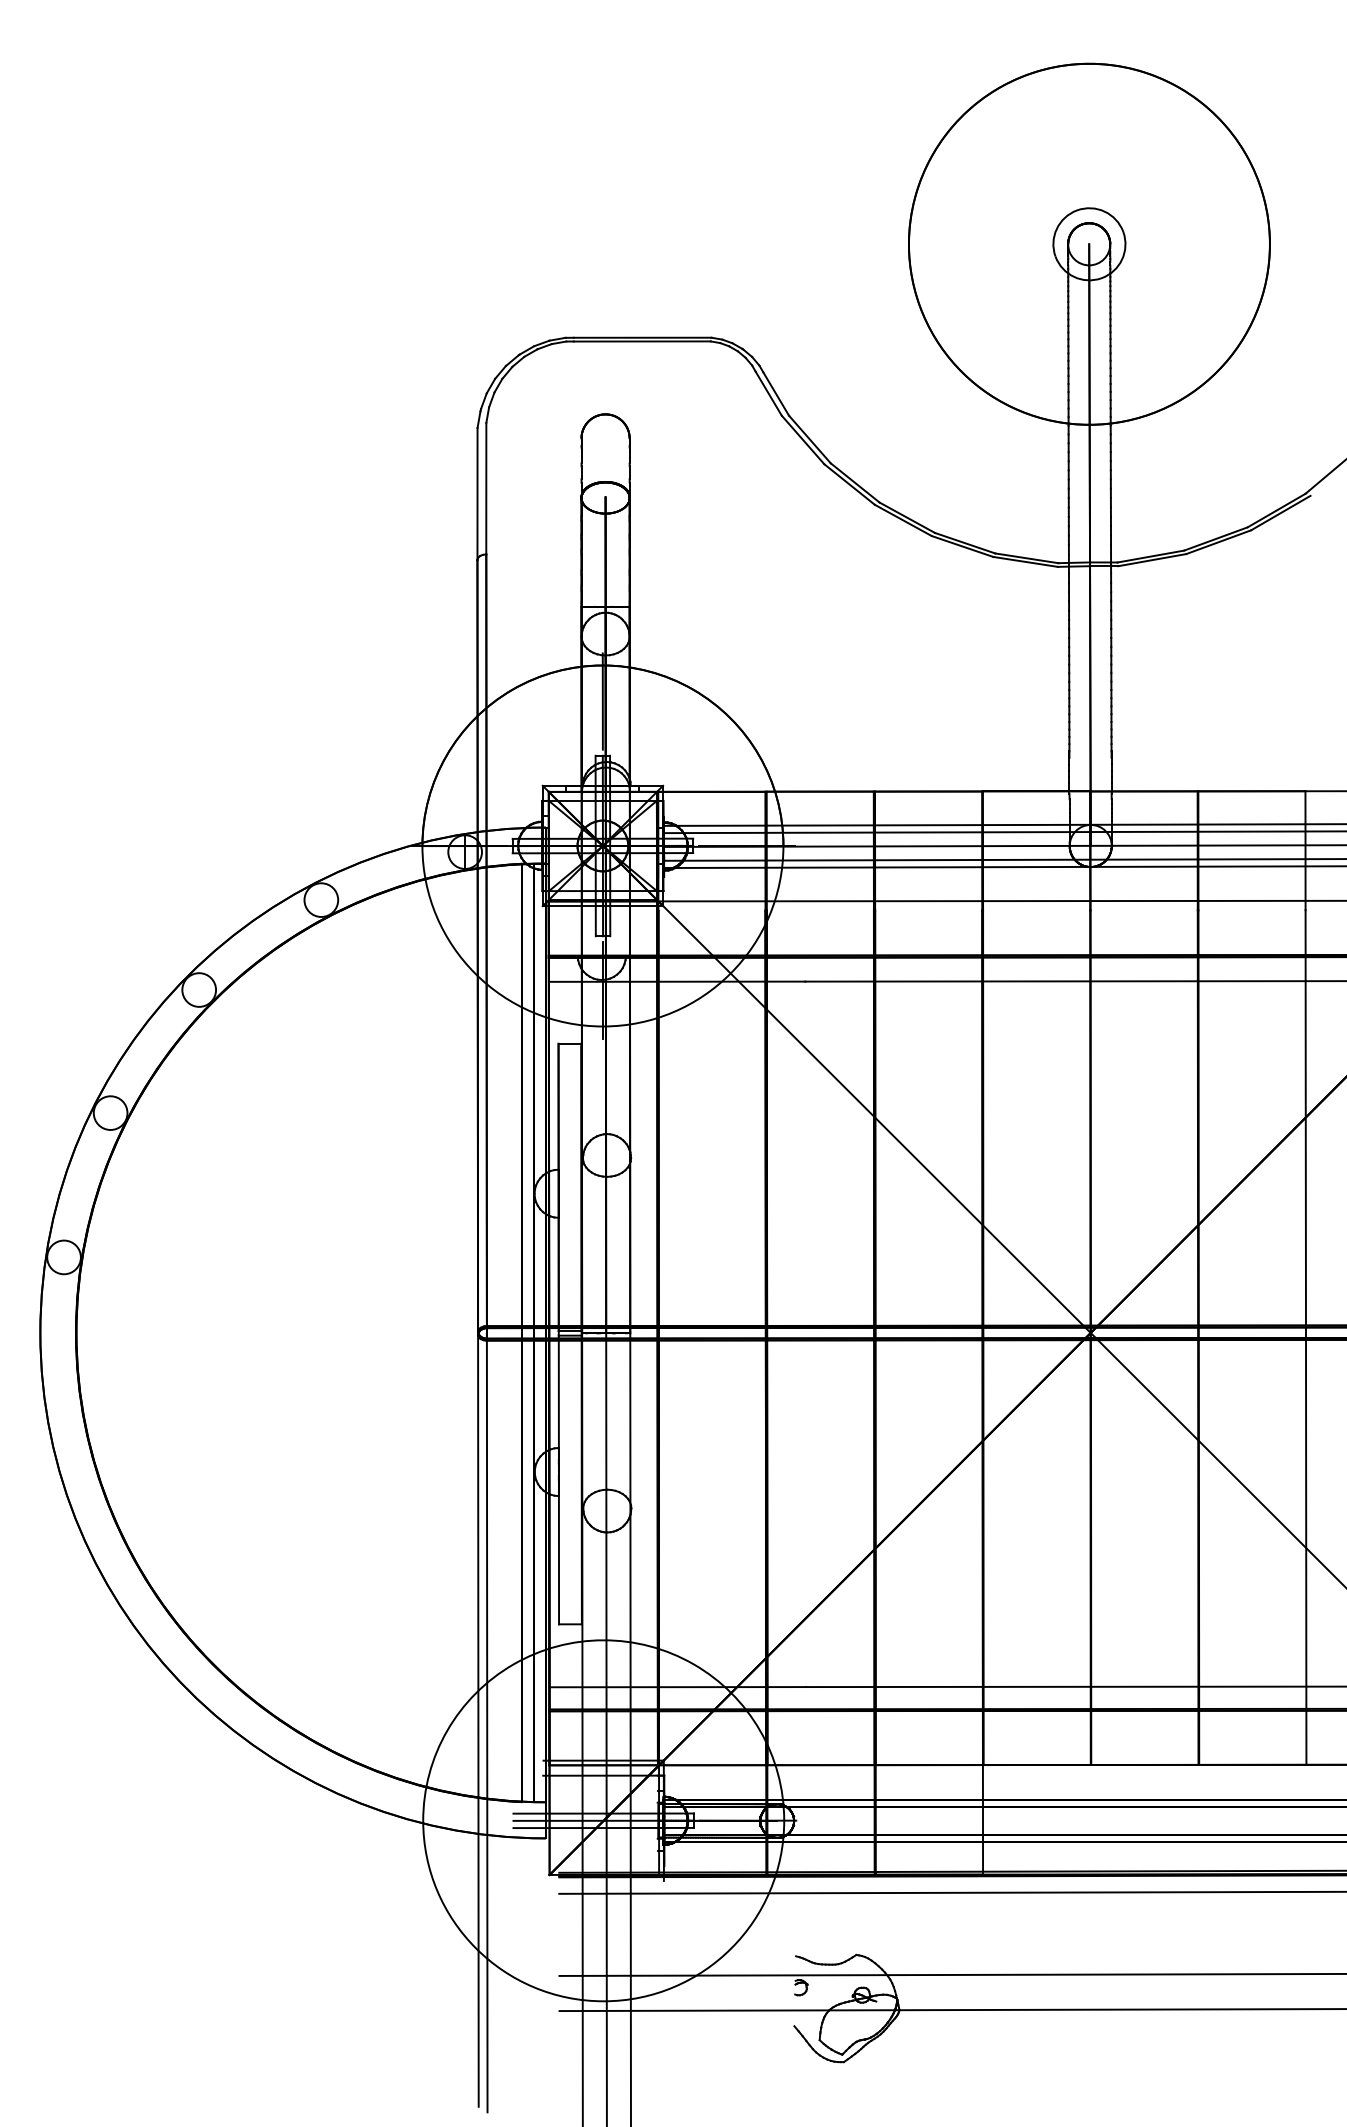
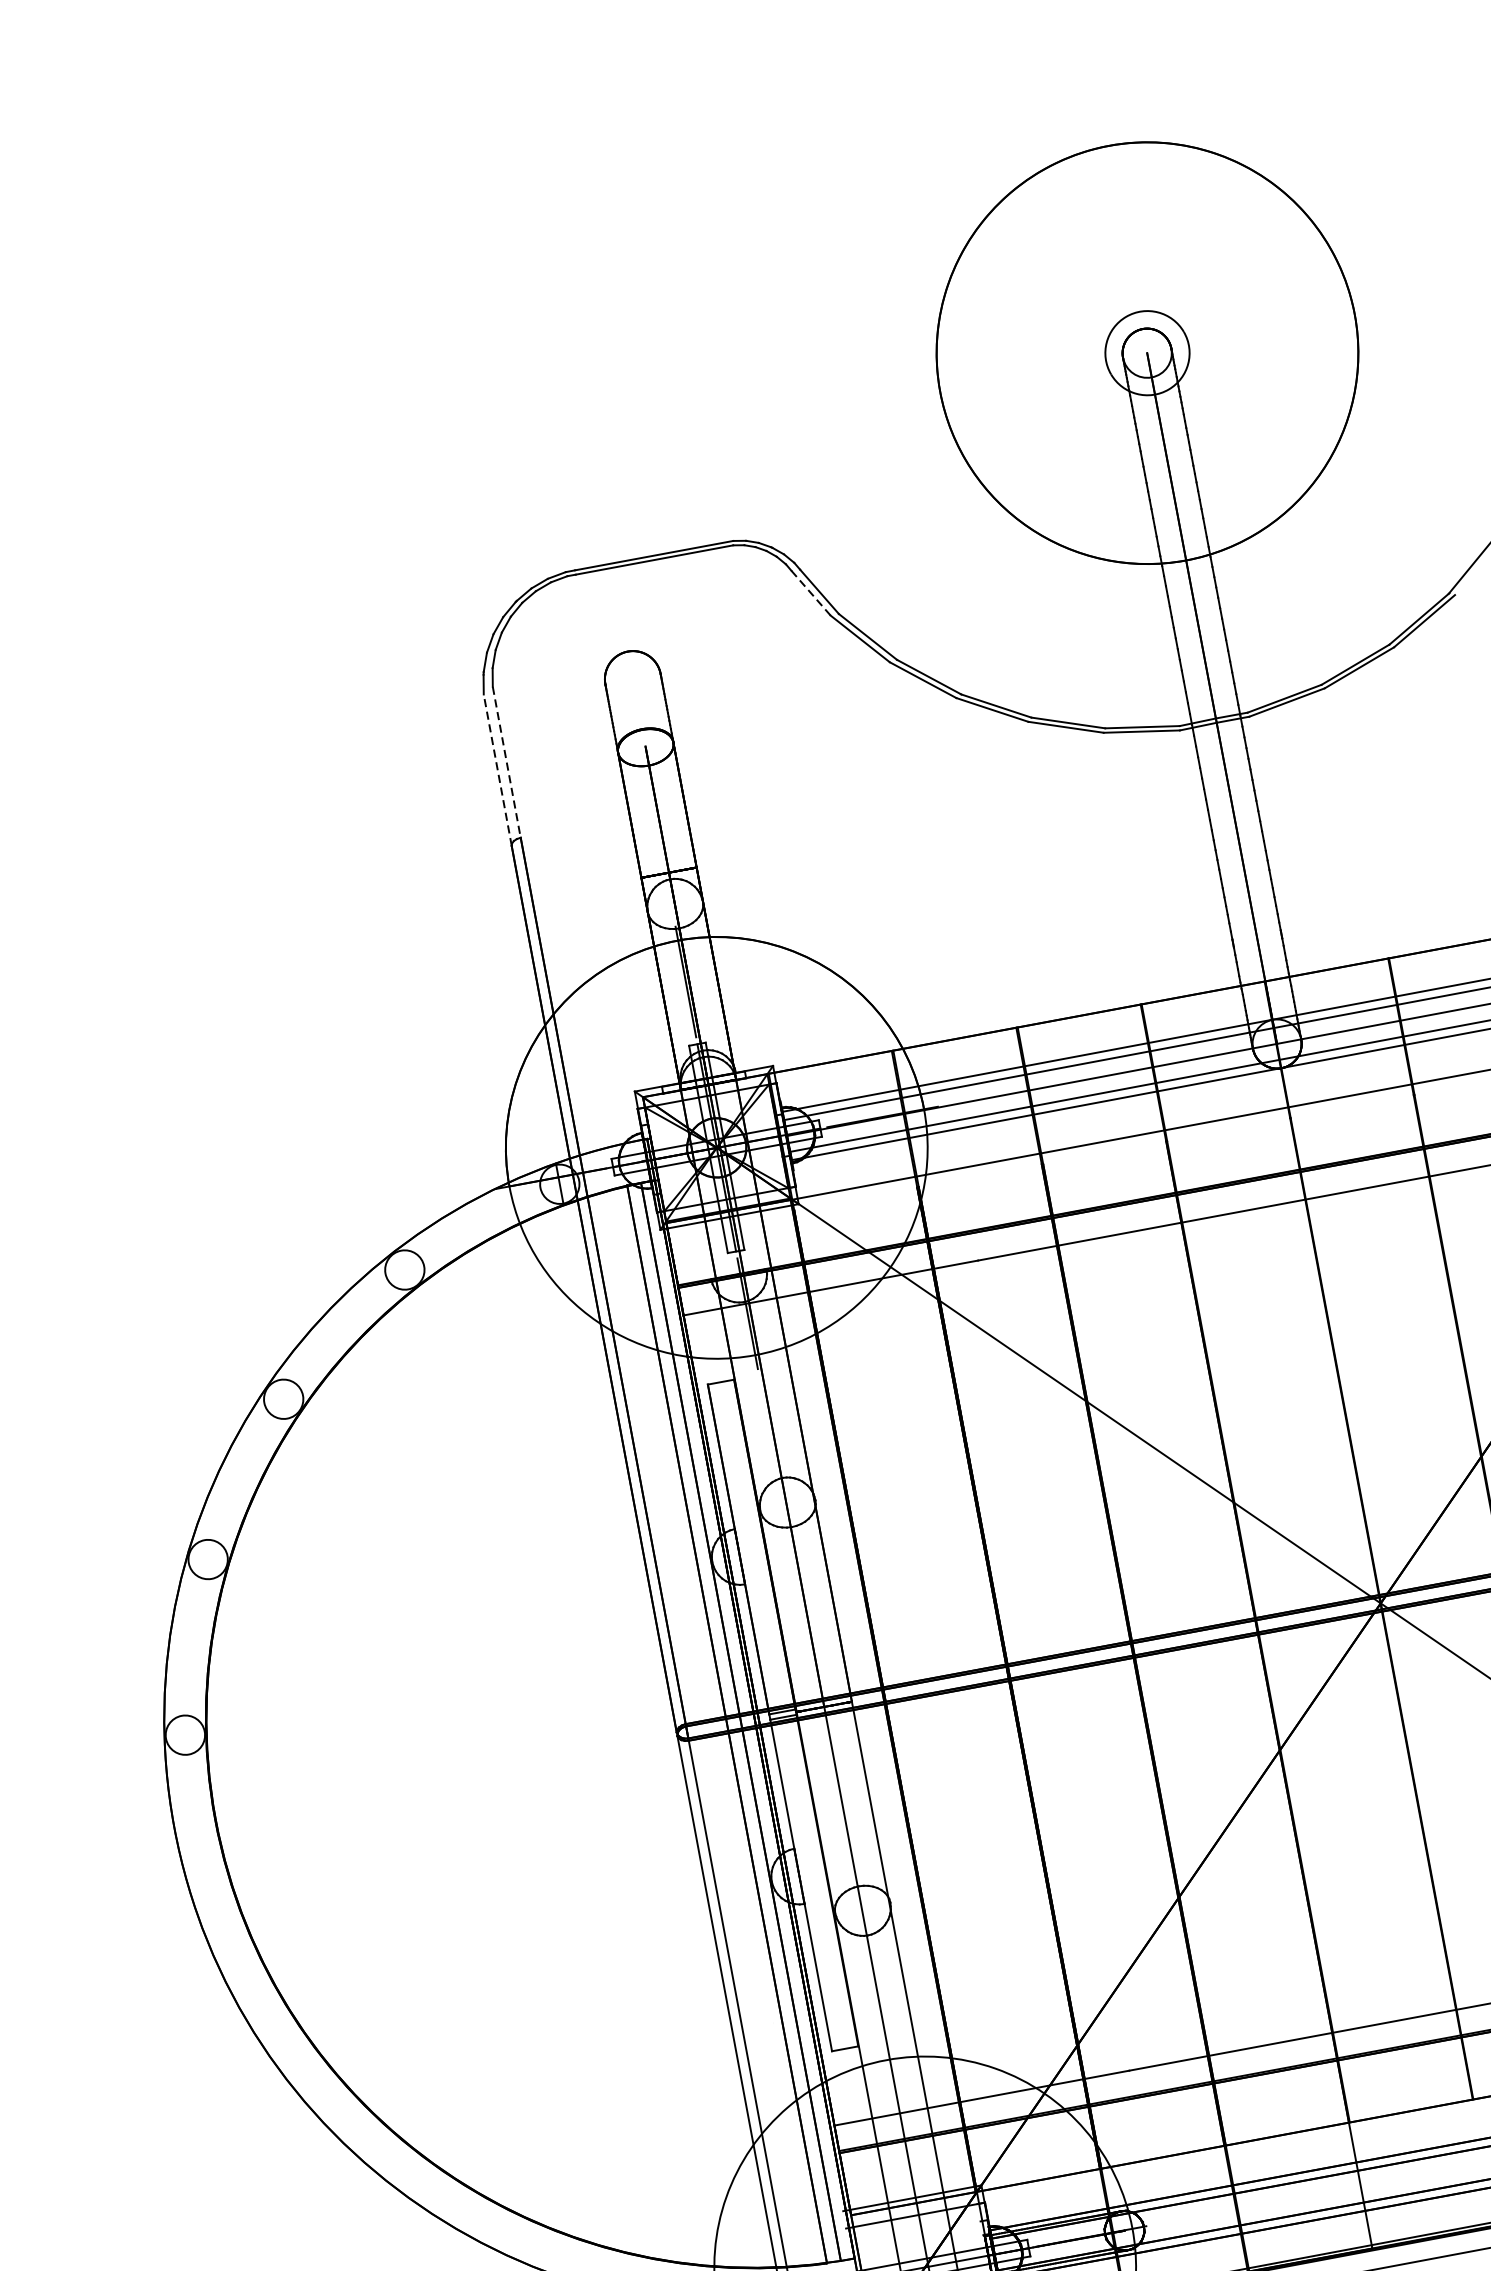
line: (768, 393) -> (810, 592), solid -> dashed
line: (486, 488) -> (506, 762), solid -> dashed
line: (477, 494) -> (497, 770), solid -> dashed

